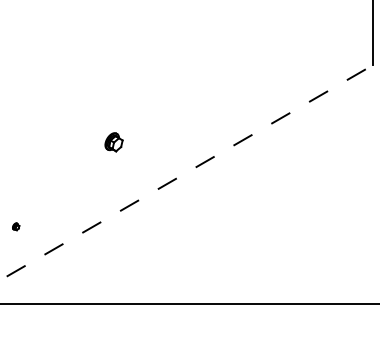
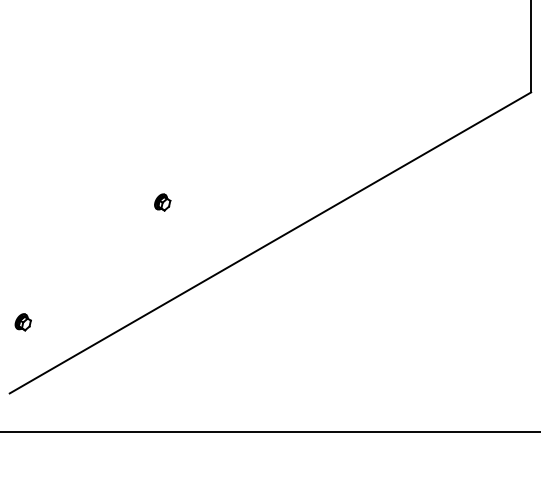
part: (114, 142) -> (163, 202), size x0.62
line: (189, 170) -> (269, 242), dashed -> solid
part: (15, 226) -> (22, 322), size x1.67

